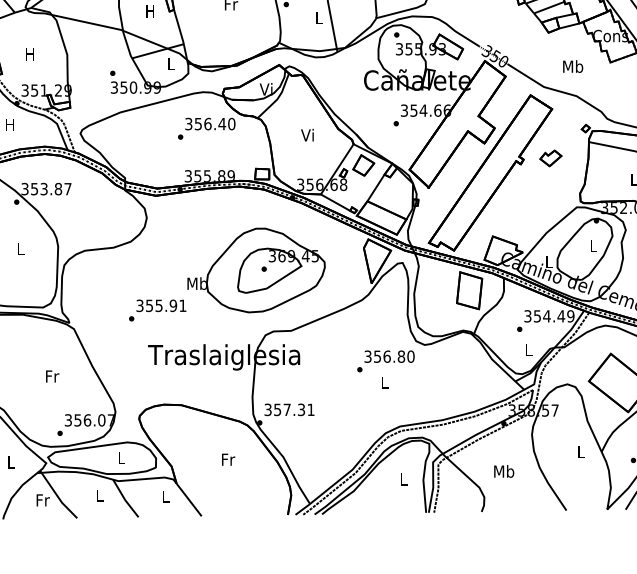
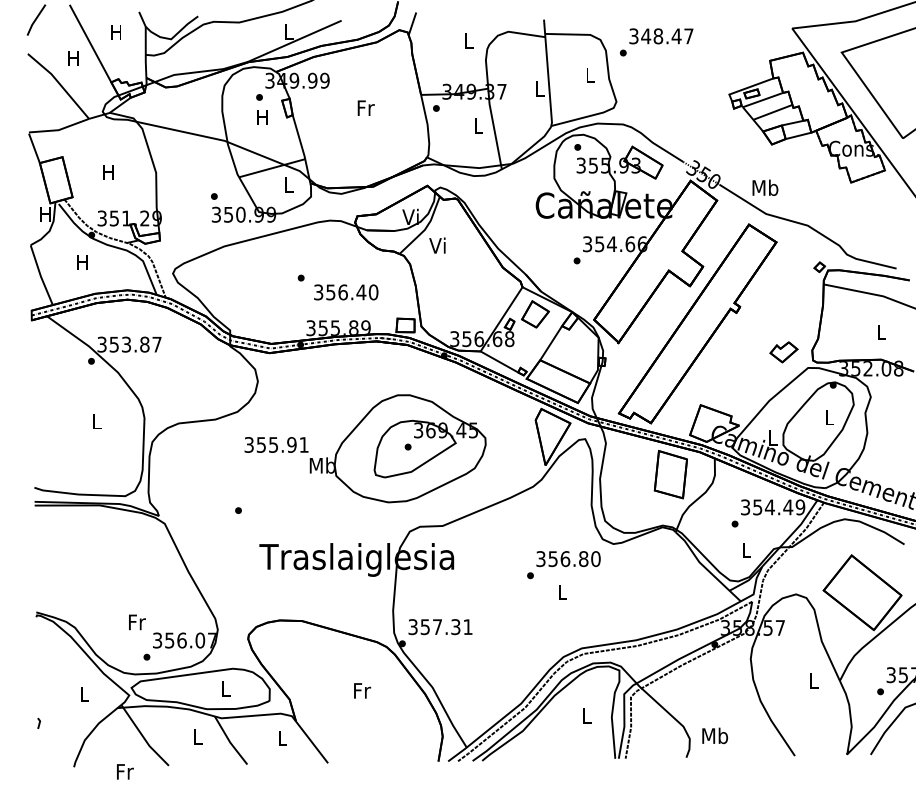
text: (573, 66) -> (765, 187), moved
text: (210, 124) -> (346, 292), moved
text: (307, 135) -> (437, 245), moved
part: (550, 158) -> (783, 352), moved
text: (161, 305) -> (276, 444), moved
text: (52, 376) -> (137, 622), moved
text: (503, 471) -> (714, 735), moved
text: (43, 500) -> (125, 771), moved

